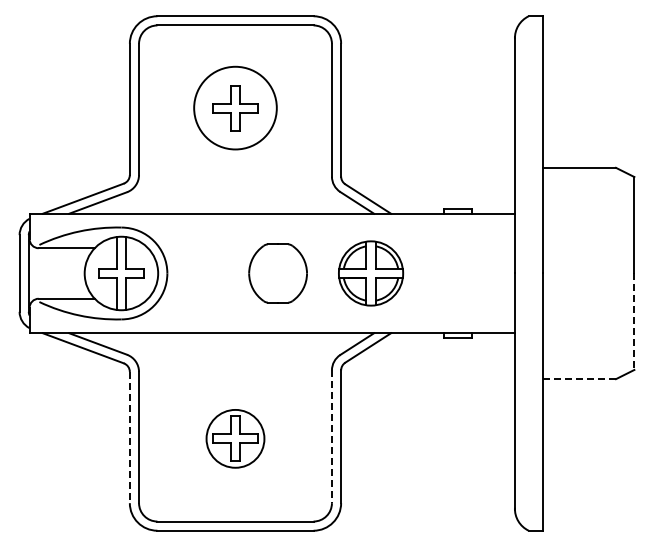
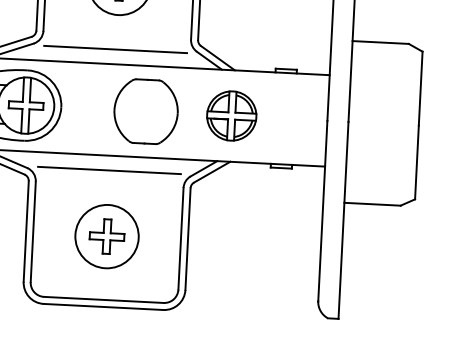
line: (234, 193) -> (115, 48), added
part: (277, 273) -> (145, 111), size x1.43
part: (371, 273) -> (232, 116), moved
line: (634, 322) -> (417, 163), dashed -> solid
line: (234, 352) -> (109, 170), added
line: (579, 379) -> (372, 204), dashed -> solid
line: (129, 437) -> (25, 231), dashed -> solid
line: (331, 437) -> (180, 239), dashed -> solid
circle: (235, 438) -> (107, 236), size x1.43

